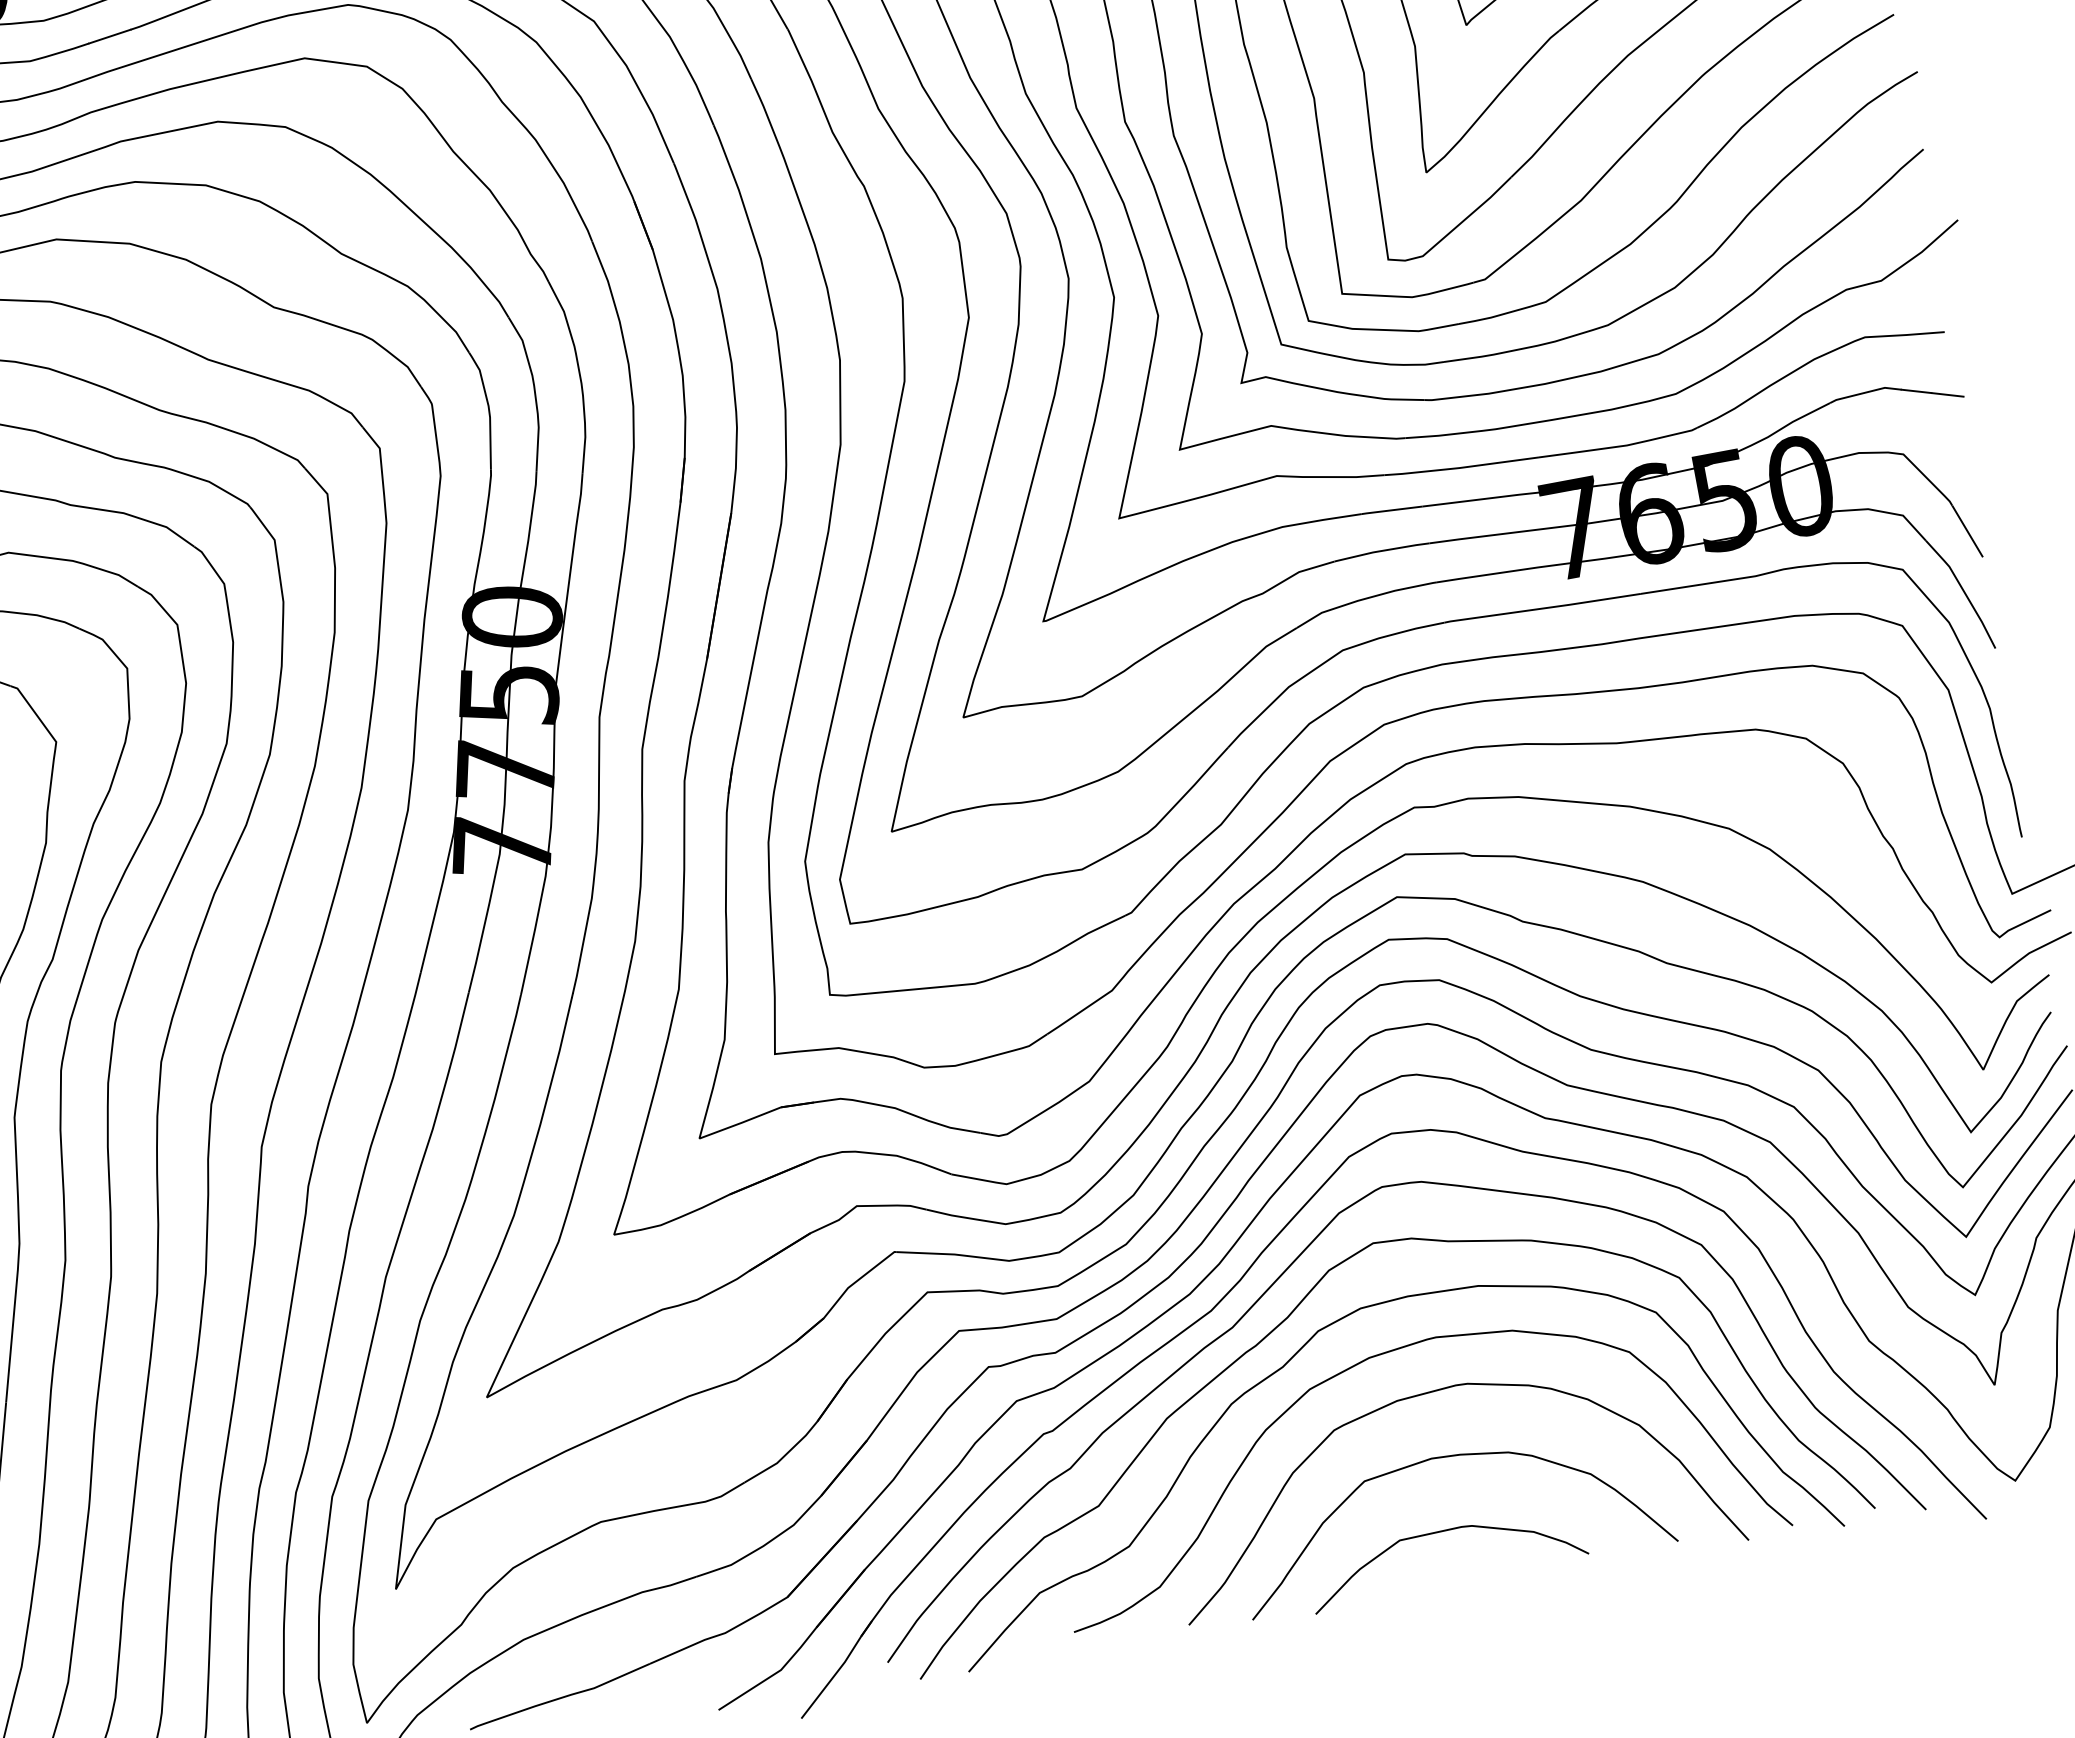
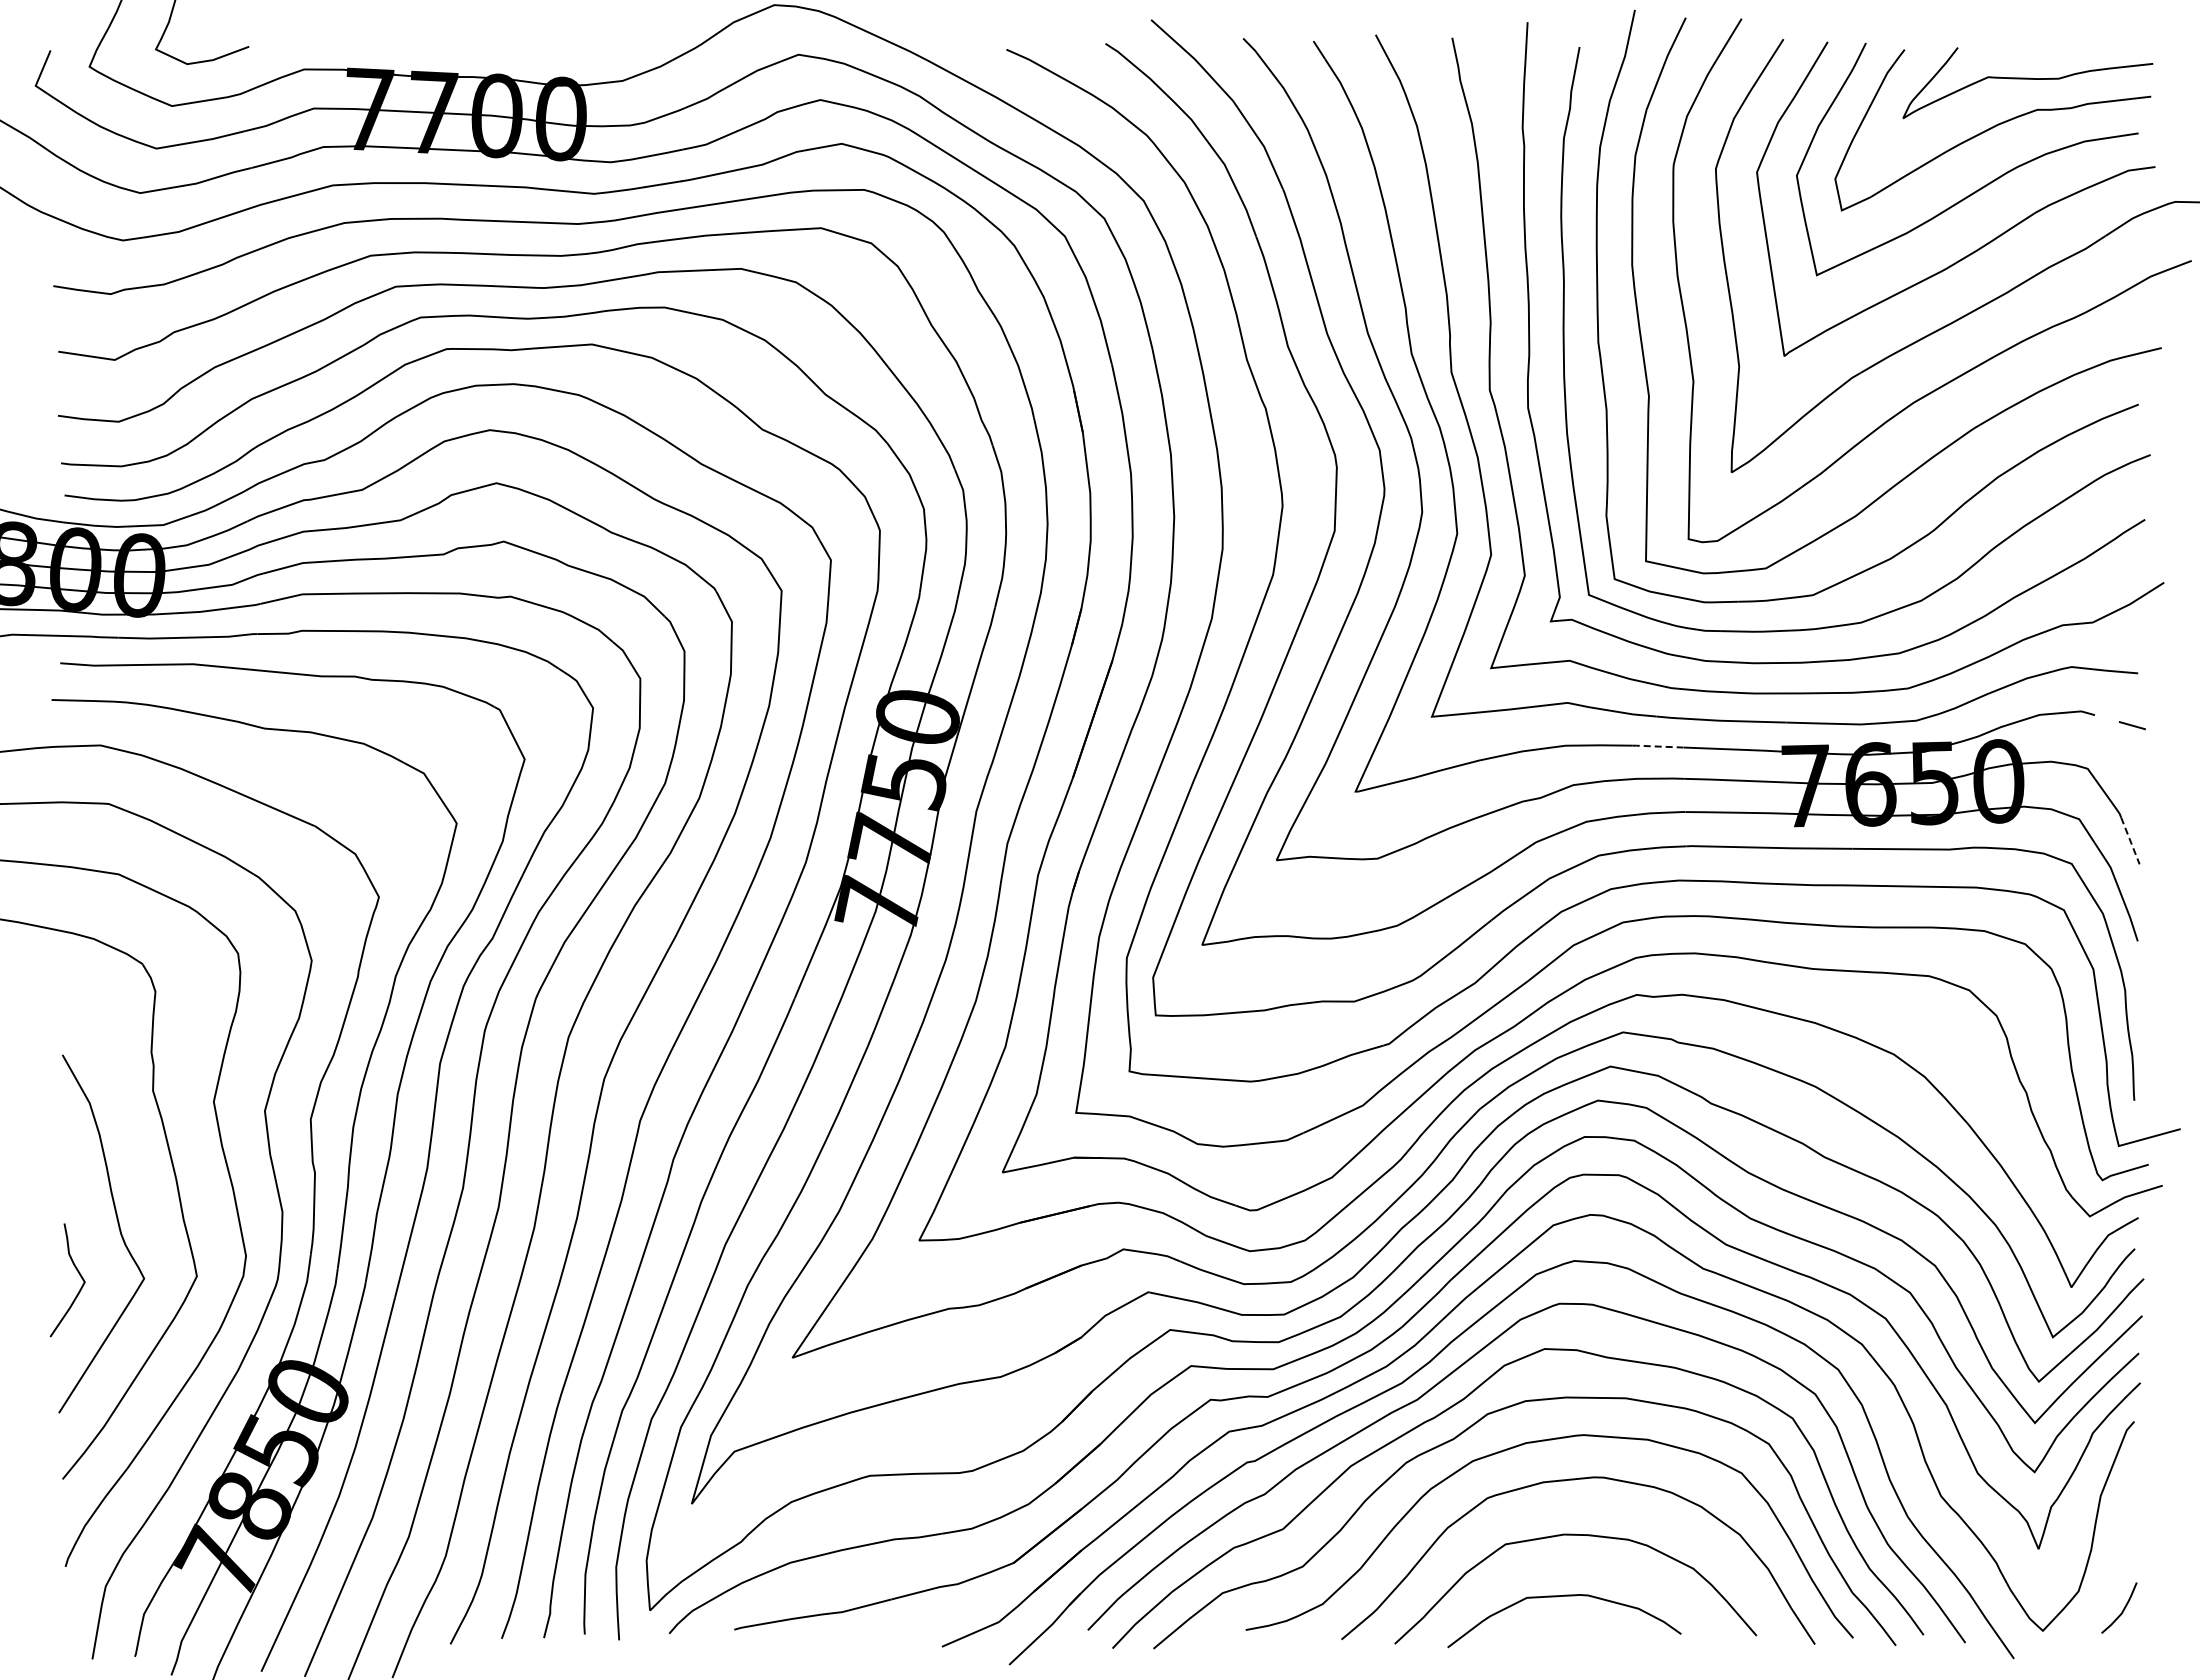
line: (1915, 391) -> (2106, 718), removed
line: (1392, 510) -> (1658, 746), solid -> dashed
line: (1967, 532) -> (2130, 841), solid -> dashed

